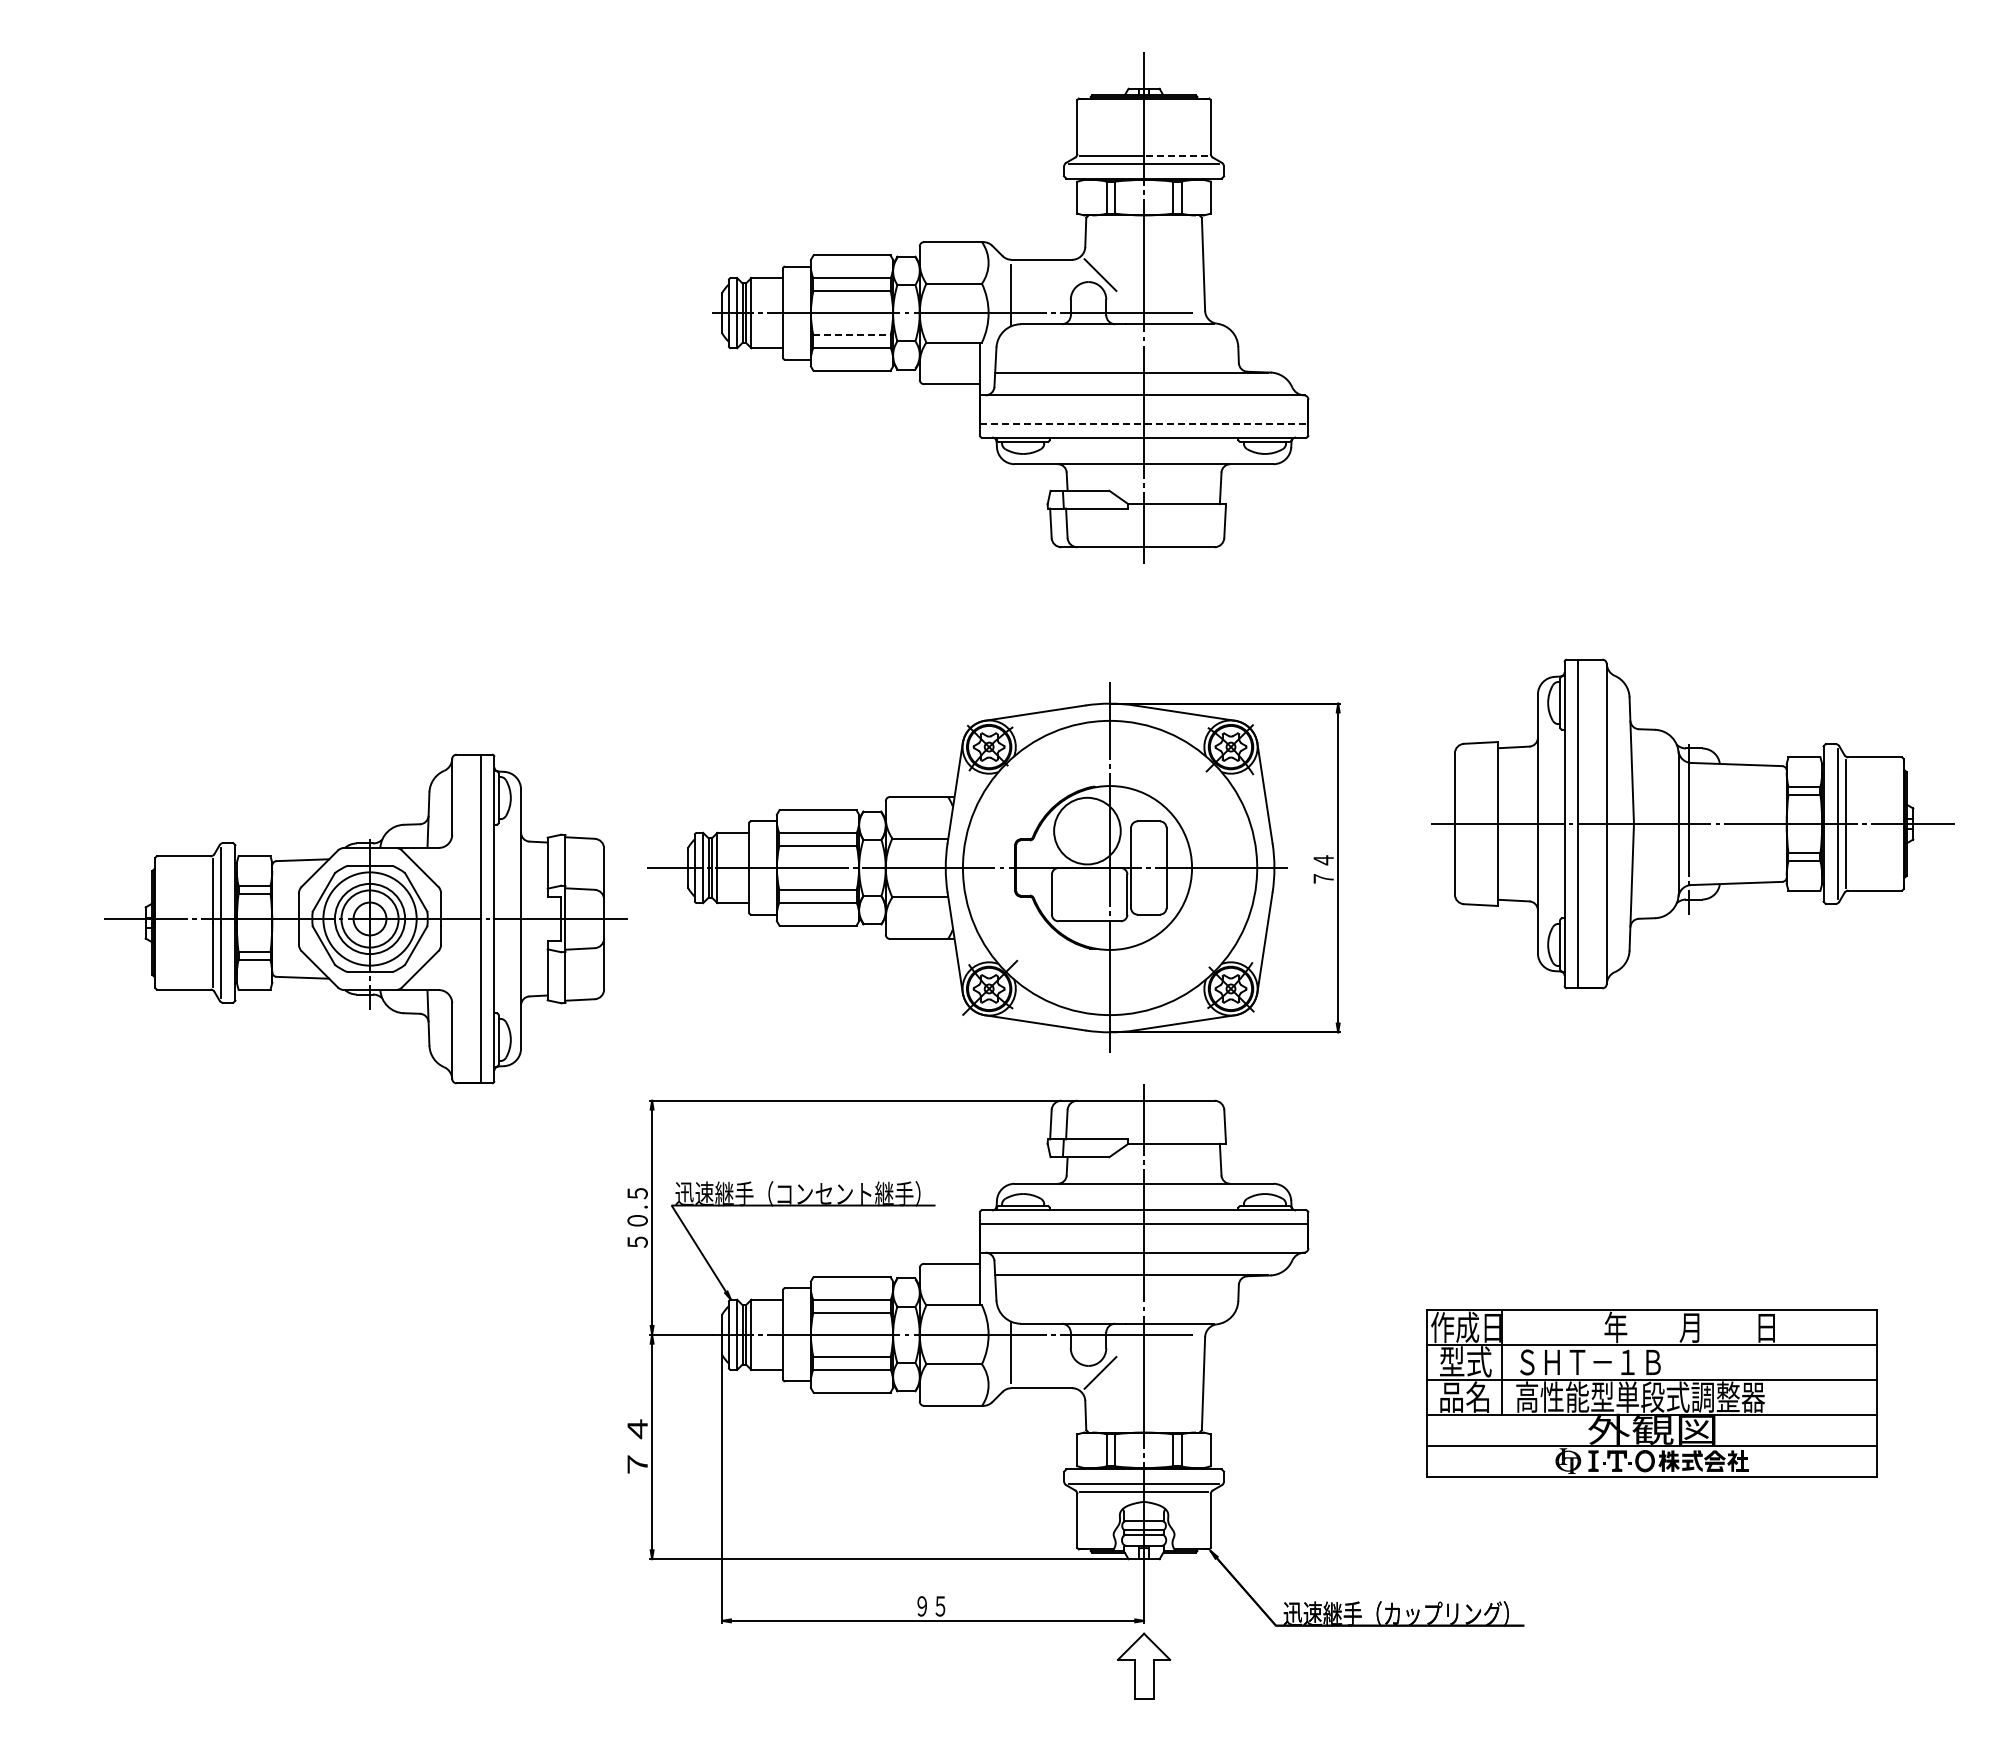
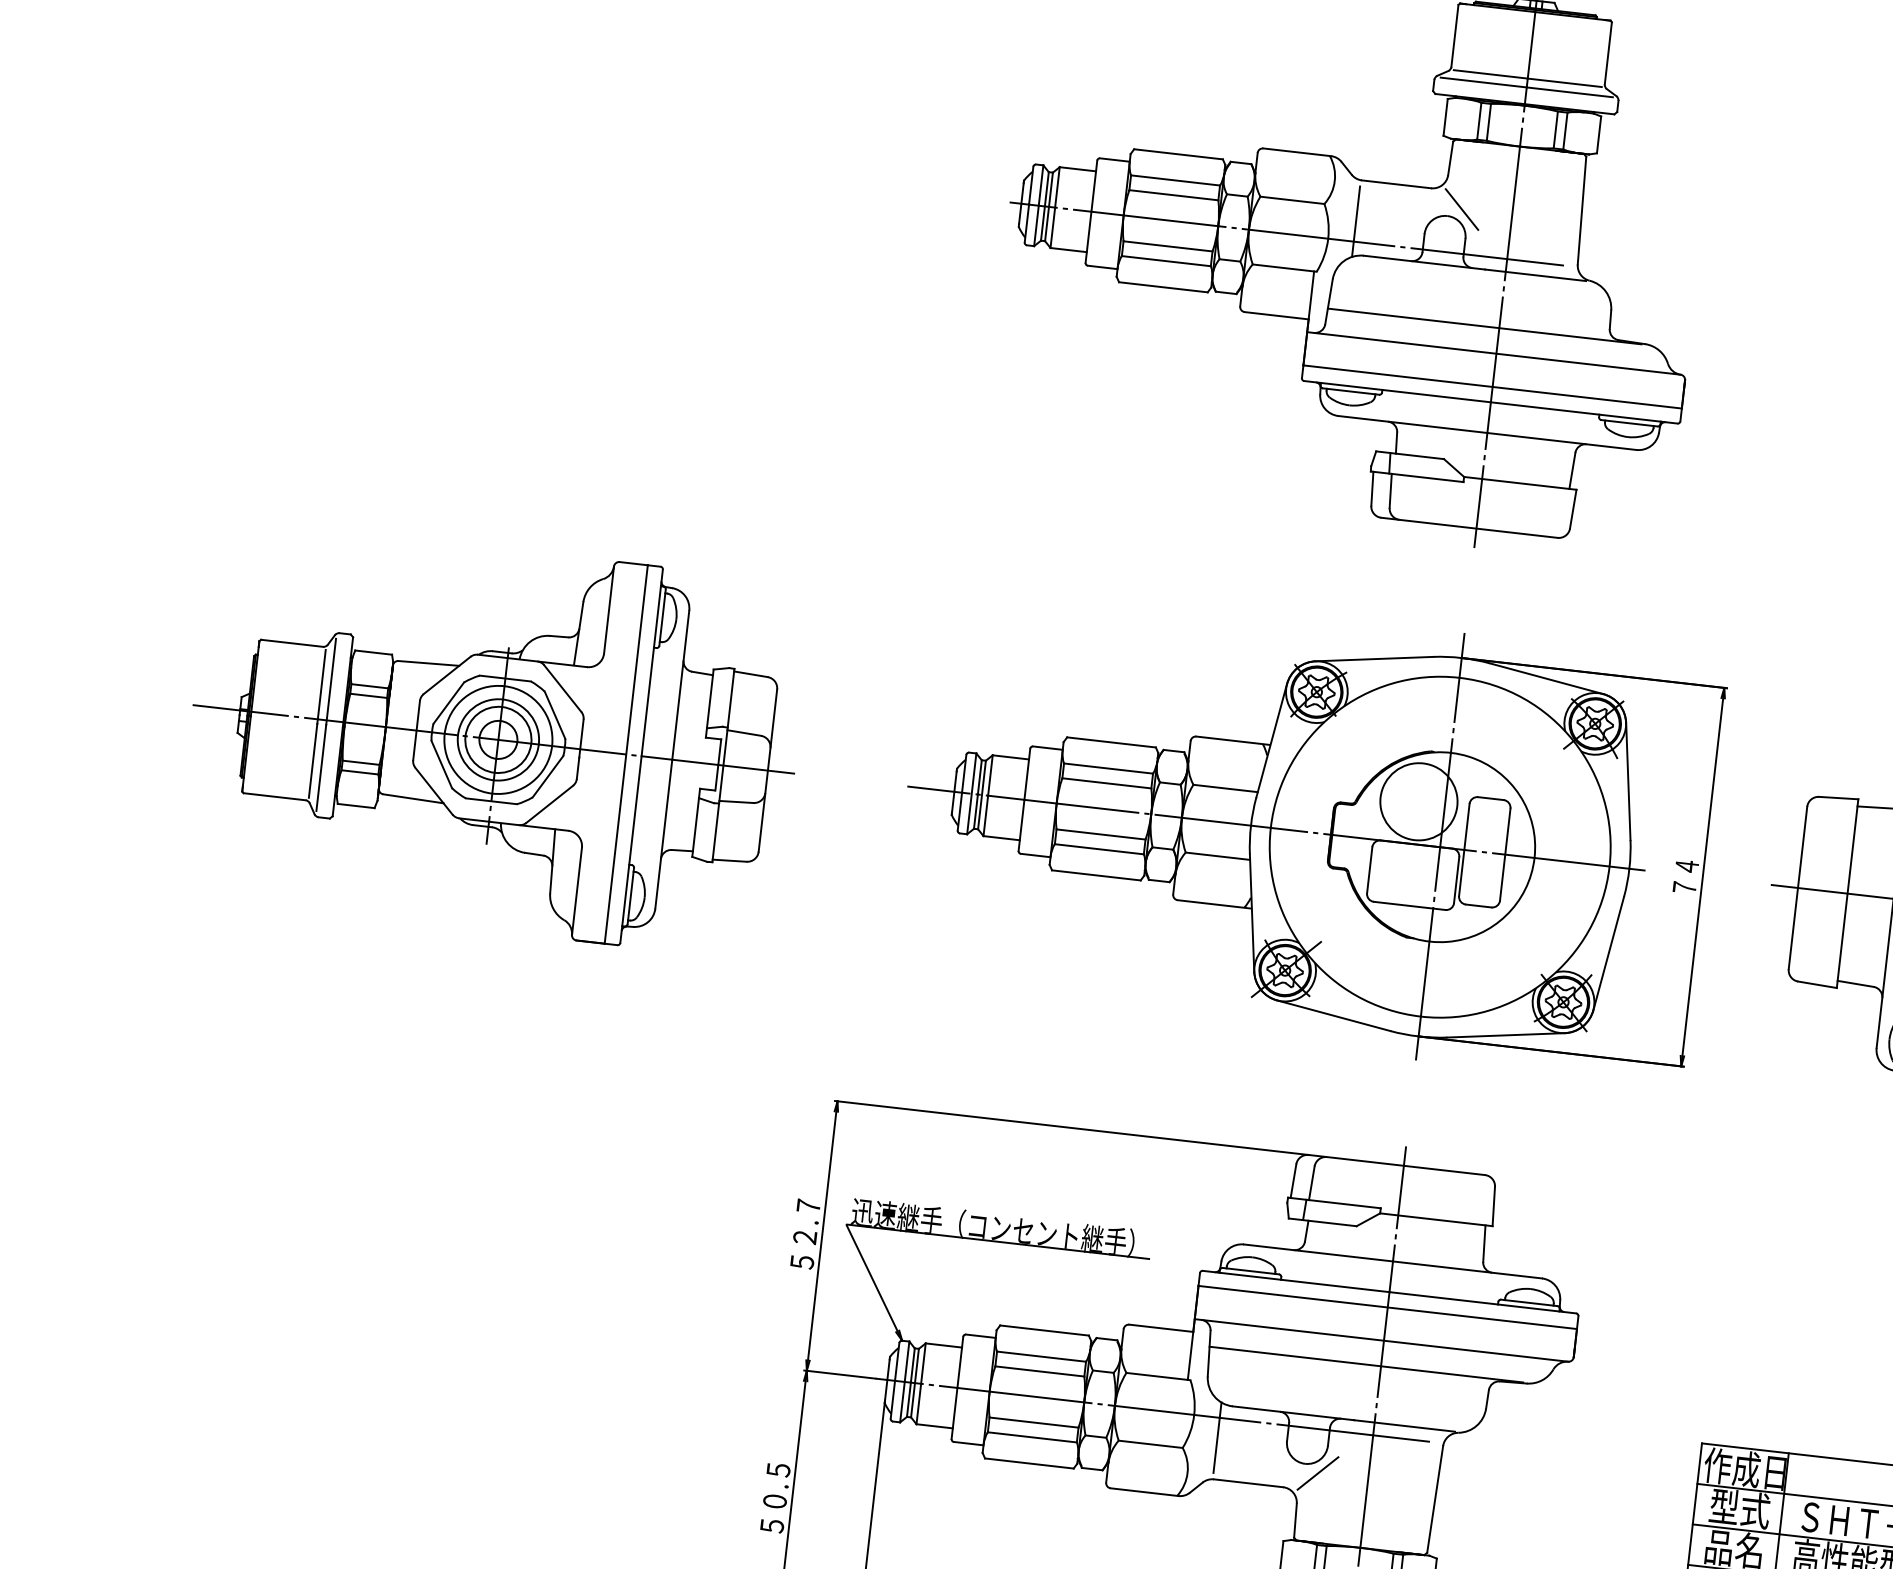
line: (1175, 156) -> (1563, 82), dashed -> solid
line: (852, 335) -> (1168, 246), dashed -> solid
line: (1144, 424) -> (1493, 387), dashed -> solid
part: (993, 867) -> (1306, 831), moved
part: (365, 918) -> (493, 738), moved
text: (637, 1207) -> (806, 1222), ５０.５ -> ５２.７
text: (637, 1446) -> (775, 1497), ７４ -> ５０.５

